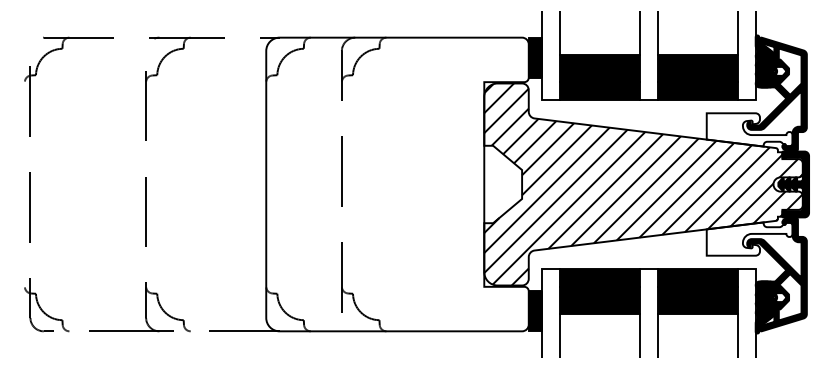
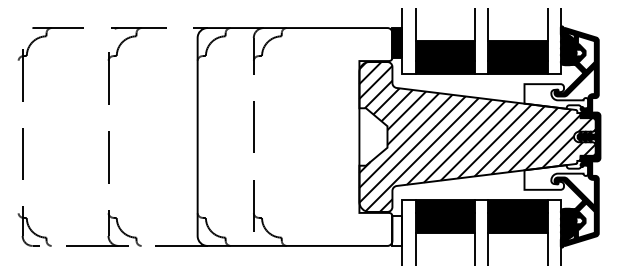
fill: (535, 310) -> (397, 230), removed

